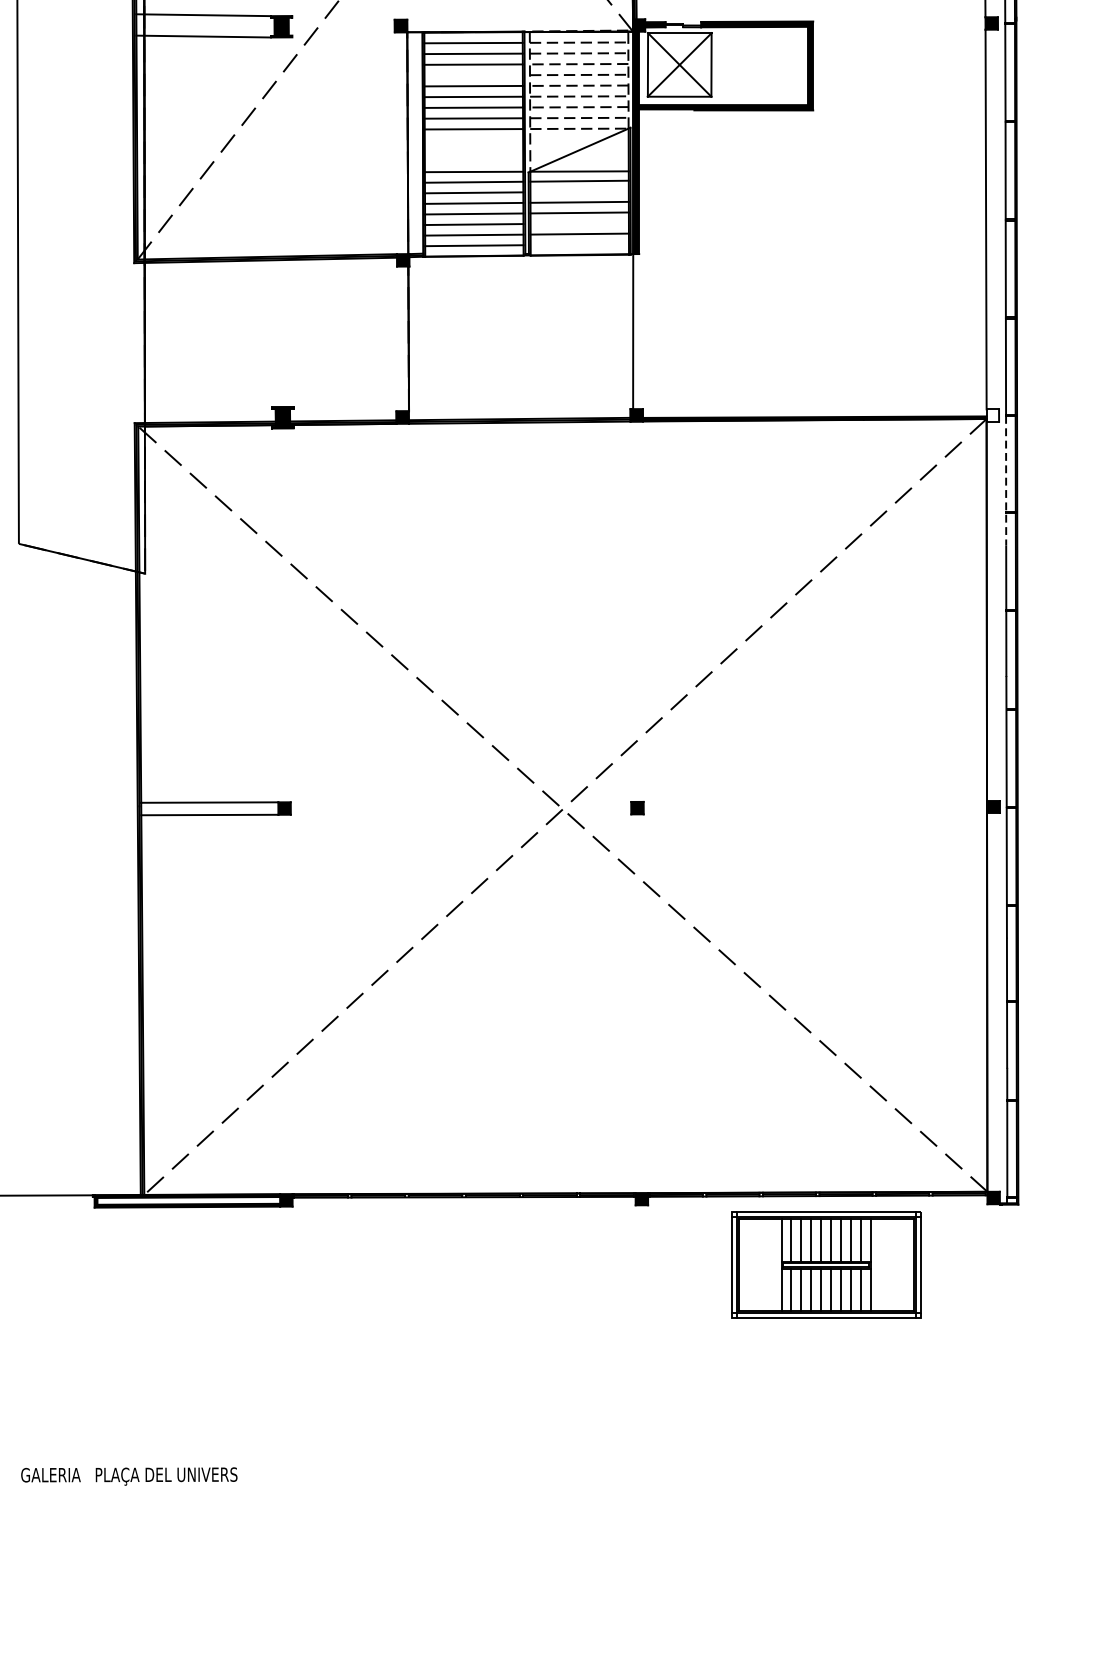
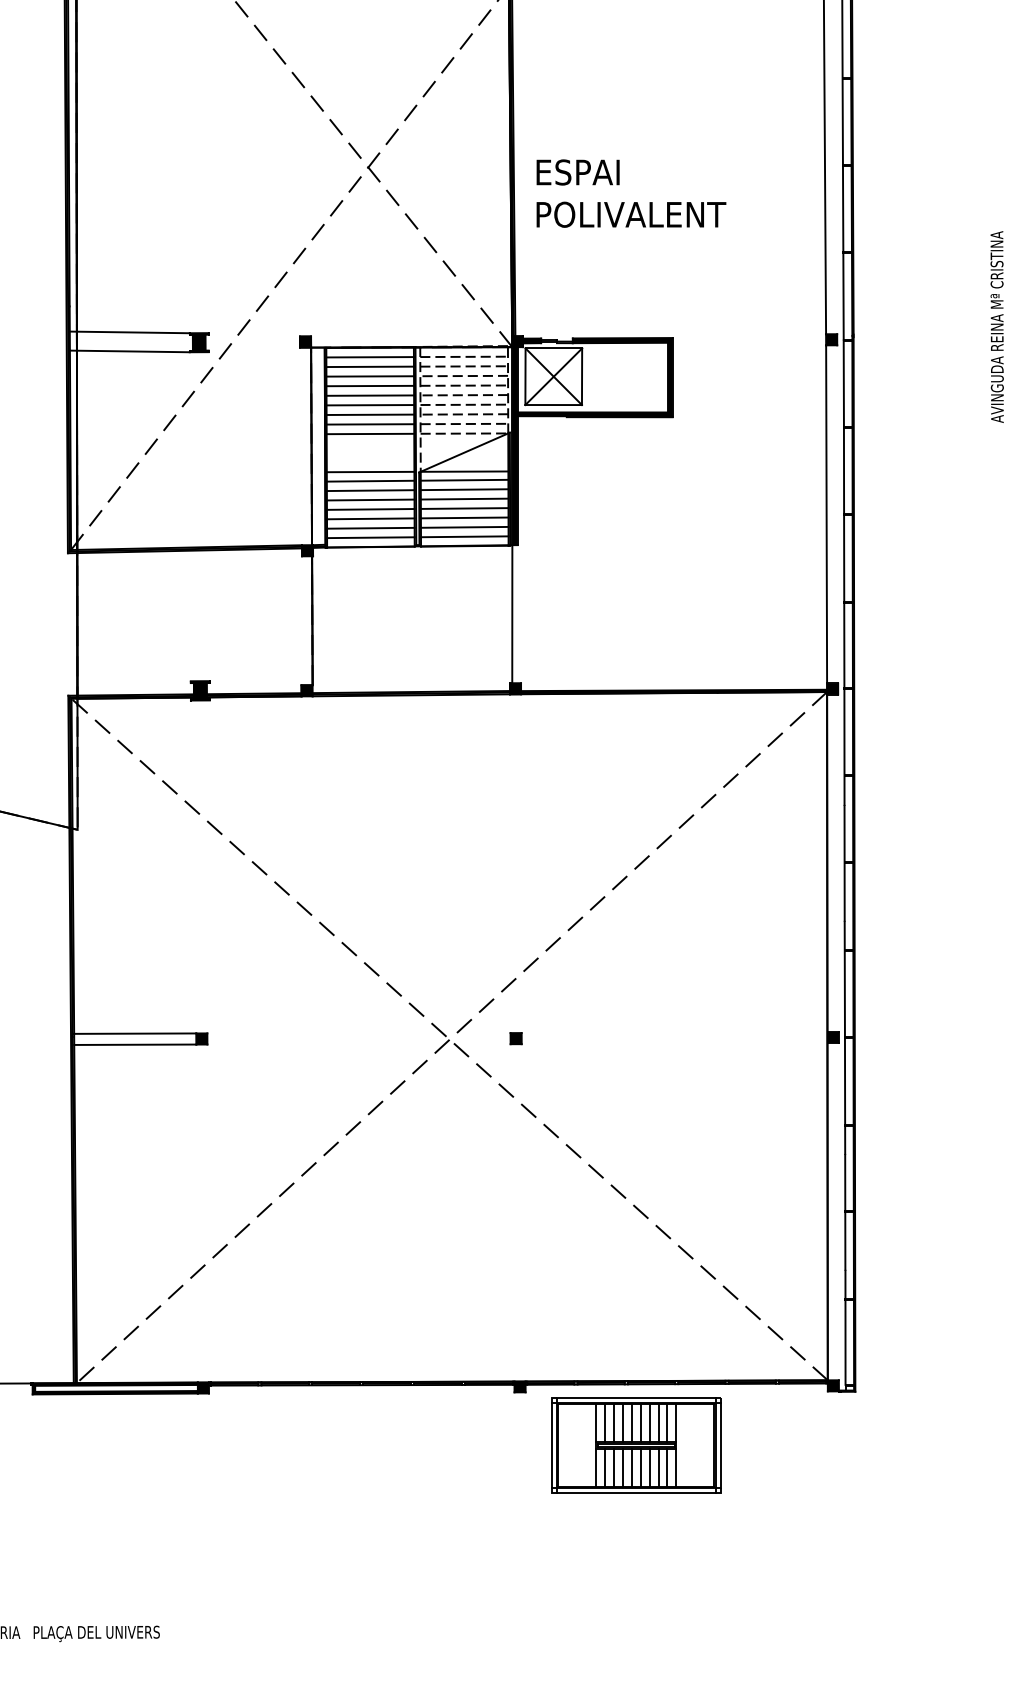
line: (473, 74) -> (370, 385), added
line: (579, 191) -> (464, 489), added
line: (579, 223) -> (464, 517), added
line: (579, 244) -> (464, 536), added
fill: (992, 415) -> (832, 688), added
line: (1006, 481) -> (844, 747), dashed -> solid
part: (826, 1264) -> (636, 1445), moved

